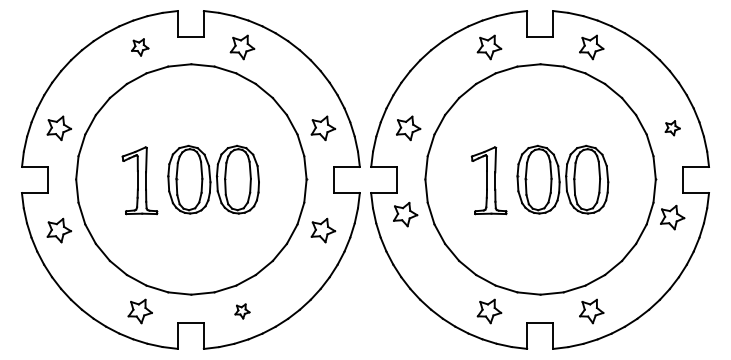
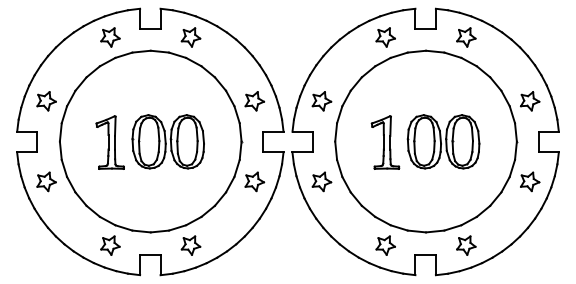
part: (139, 47) -> (109, 37), size x1.43
part: (672, 127) -> (530, 100), size x1.67
part: (405, 214) -> (321, 181), moved
part: (672, 217) -> (530, 181), moved
part: (242, 311) -> (191, 245), size x1.67

